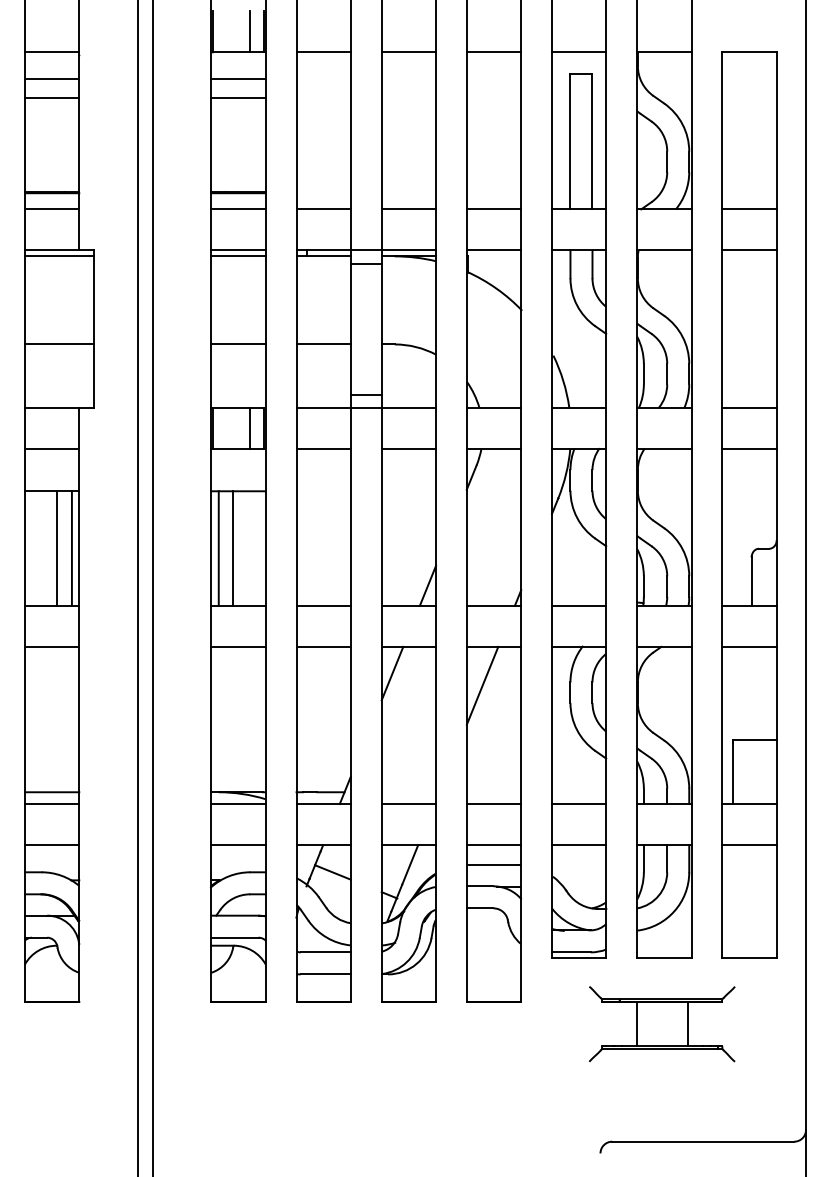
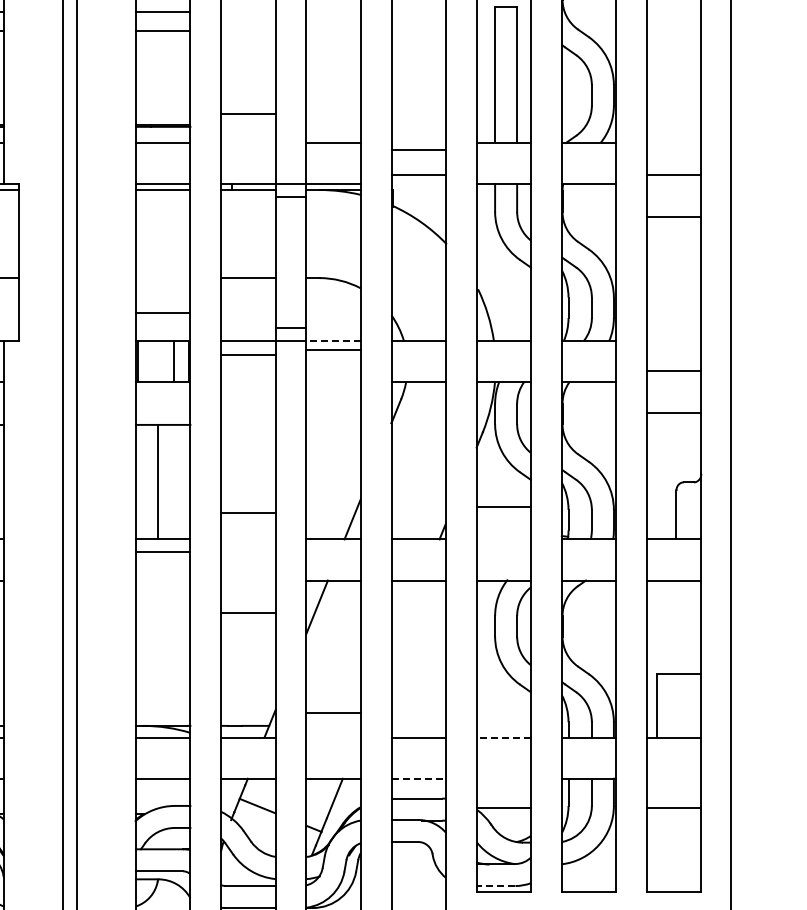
line: (323, 209) -> (248, 114), moved
line: (493, 209) -> (418, 175), moved
line: (749, 209) -> (674, 175), moved
line: (493, 250) -> (418, 150), moved
line: (749, 250) -> (674, 217), moved
line: (238, 344) -> (163, 313), moved
line: (408, 407) -> (333, 341), solid -> dashed
line: (749, 407) -> (674, 371), moved
line: (323, 448) -> (248, 355), moved
line: (408, 448) -> (333, 350), moved
line: (749, 448) -> (674, 413), moved
line: (218, 548) -> (143, 482), removed
line: (323, 605) -> (248, 513), moved
line: (579, 605) -> (504, 507), moved
line: (238, 646) -> (163, 551), moved
line: (323, 646) -> (248, 612), moved
line: (482, 685) -> (407, 619), removed
line: (408, 804) -> (333, 713), moved
line: (578, 804) -> (503, 738), solid -> dashed
line: (494, 845) -> (419, 779), solid -> dashed
line: (579, 845) -> (504, 808), moved
line: (749, 845) -> (674, 808), moved
line: (570, 952) -> (495, 886), solid -> dashed

